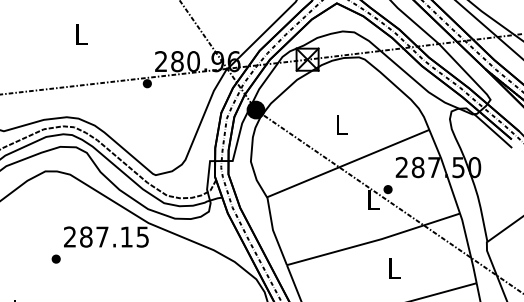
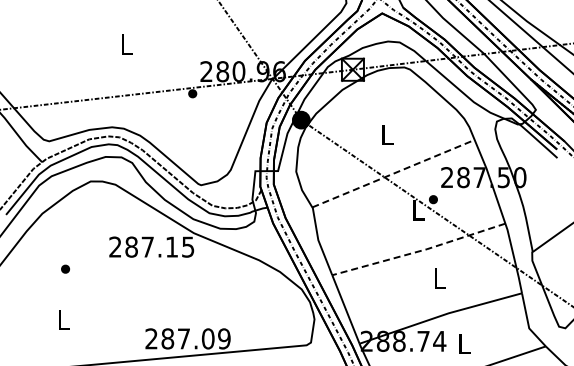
line: (348, 163) -> (393, 173), solid -> dashed
line: (374, 241) -> (419, 251), solid -> dashed
part: (56, 258) -> (65, 268), moved

